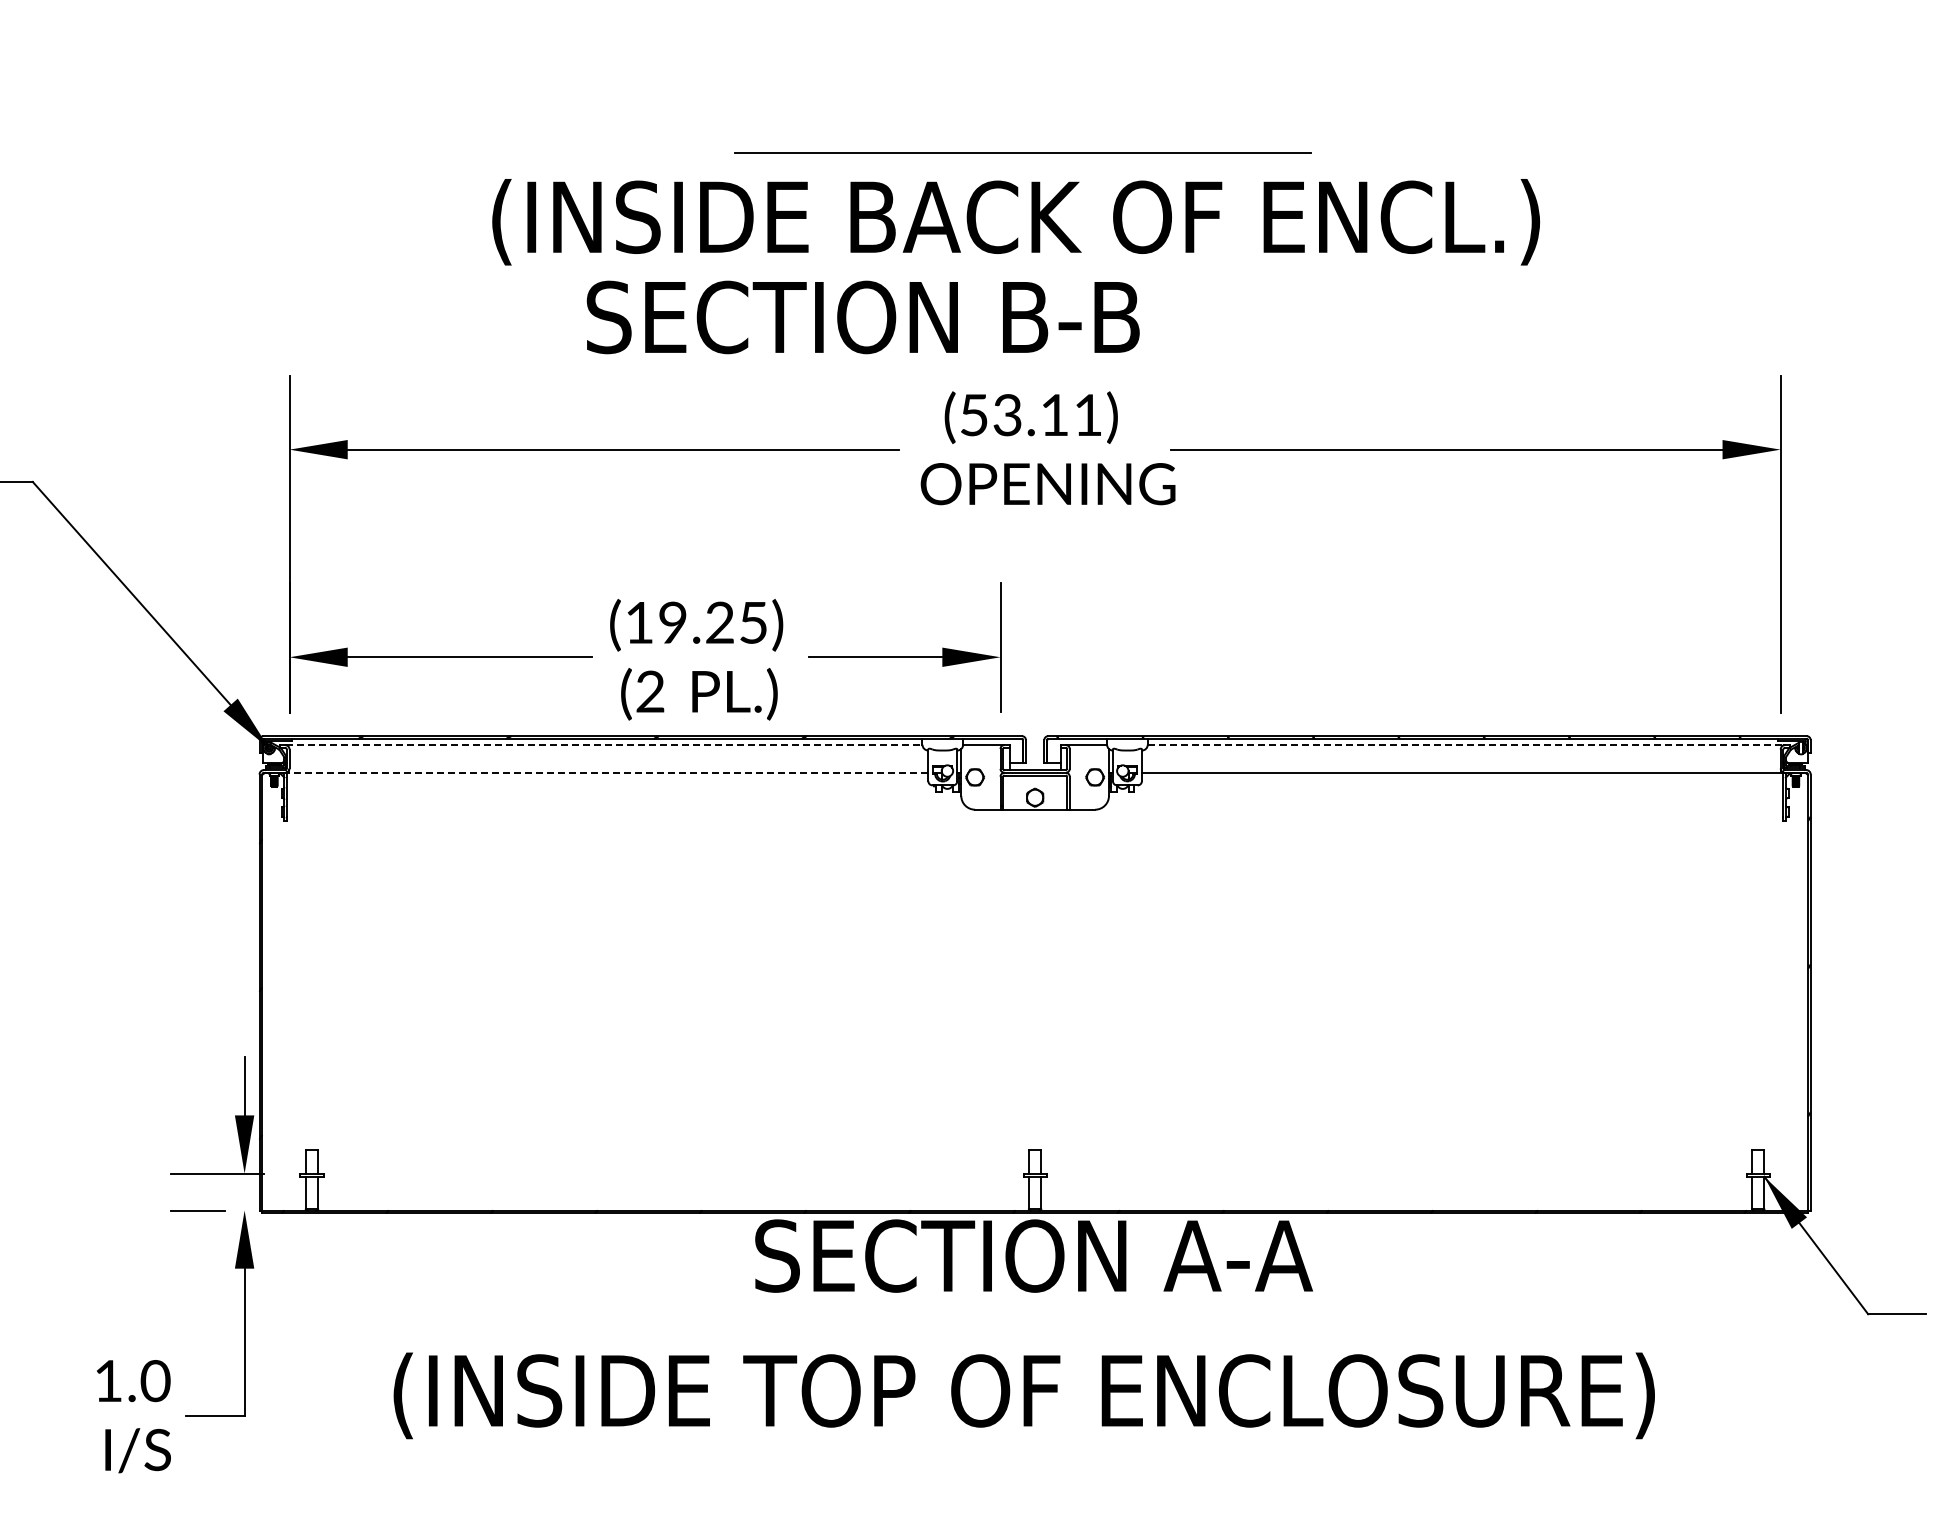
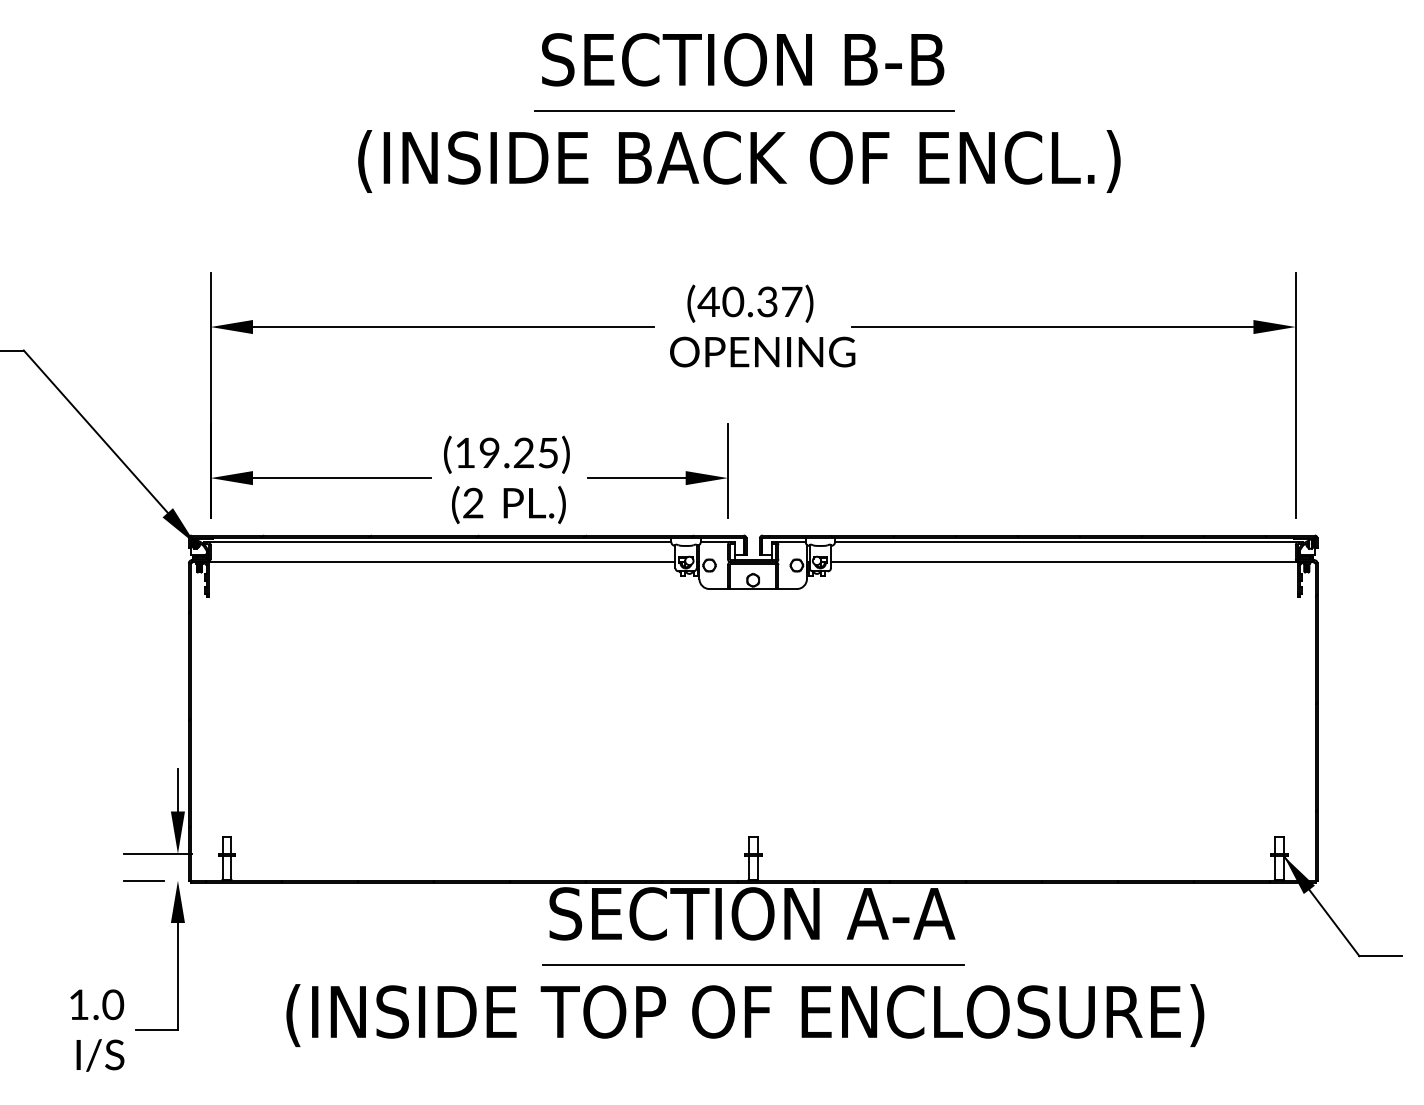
text: (862, 317) -> (742, 59), moved
text: (1030, 415) -> (749, 302), (53.11) -> (40.37)
line: (604, 745) -> (439, 542), dashed -> solid
line: (1466, 745) -> (1067, 542), dashed -> solid
line: (607, 772) -> (442, 561), dashed -> solid
line: (1034, 1326) -> (752, 965), added

